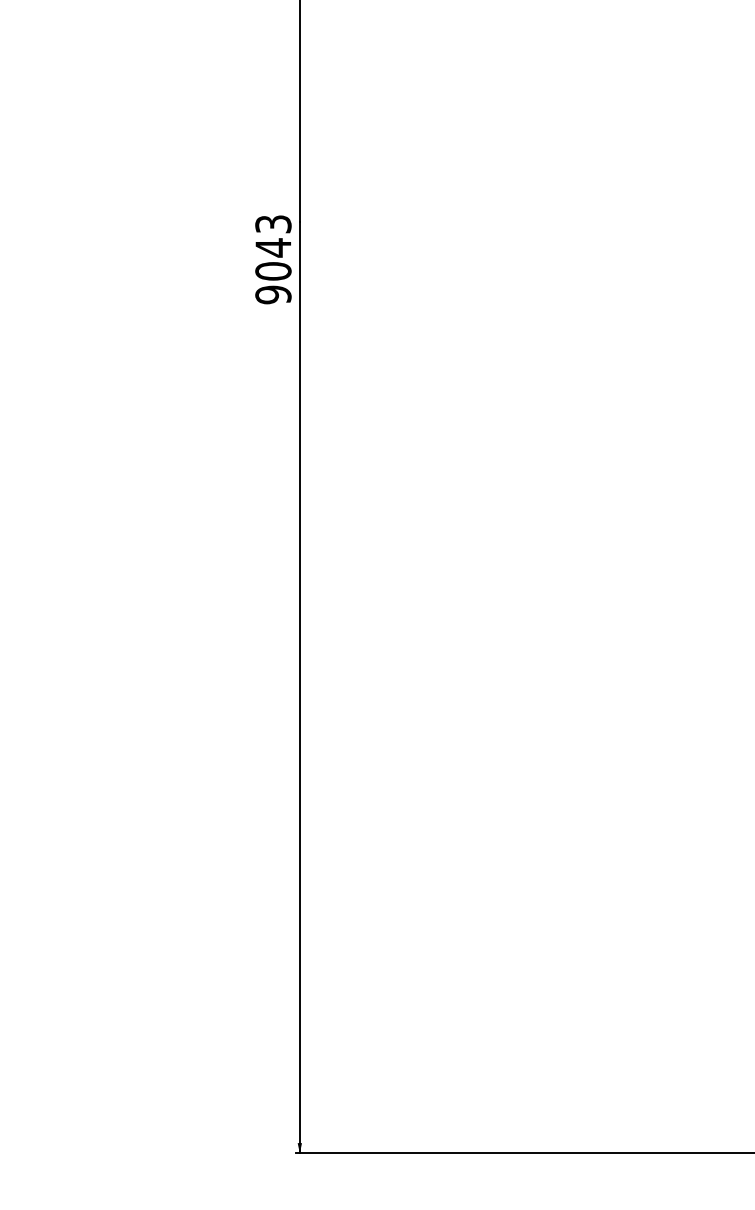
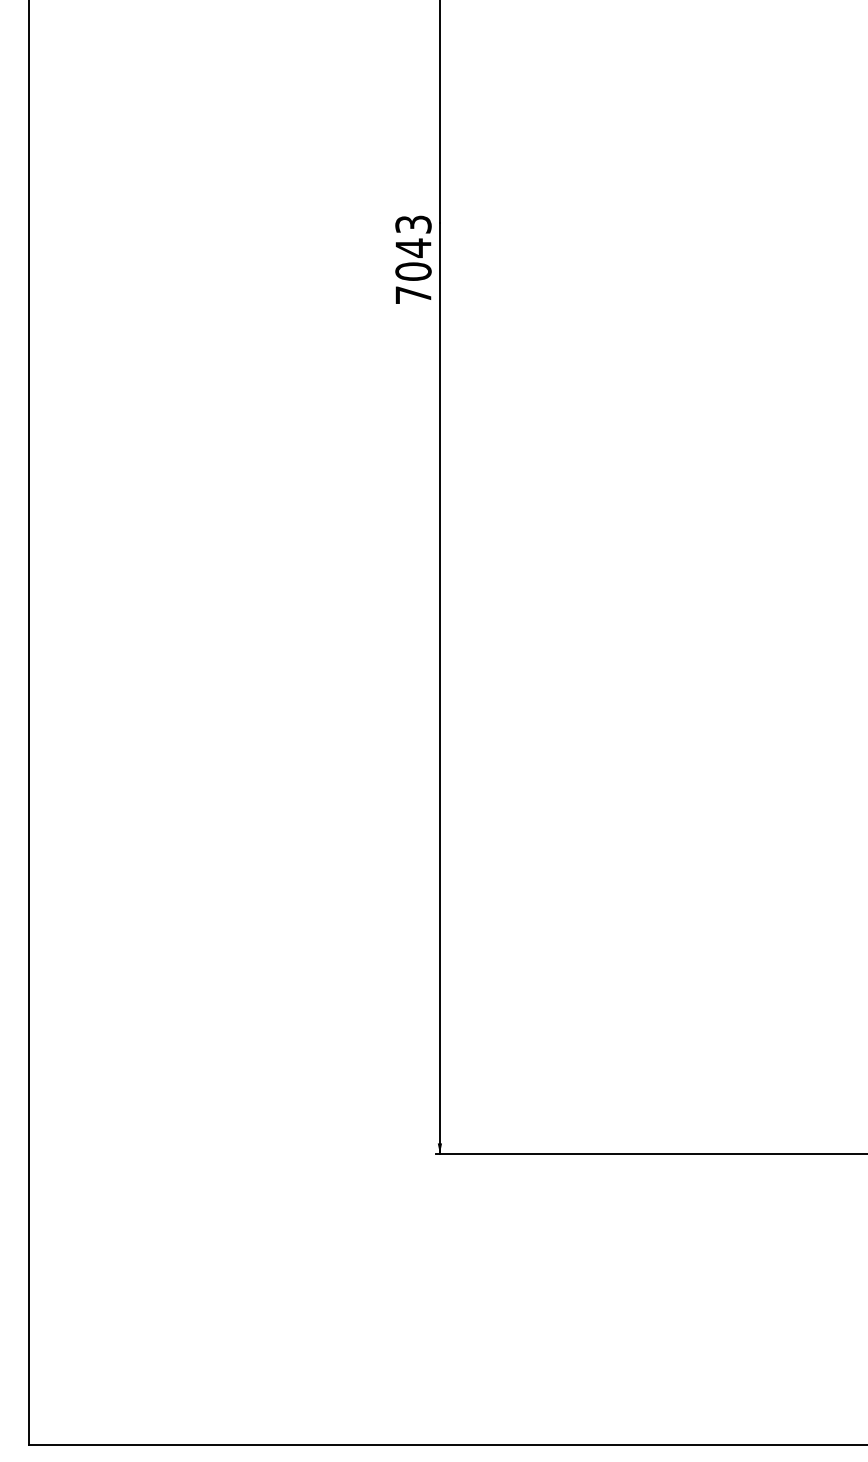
text: (273, 295) -> (413, 295), 9043 -> 7043

